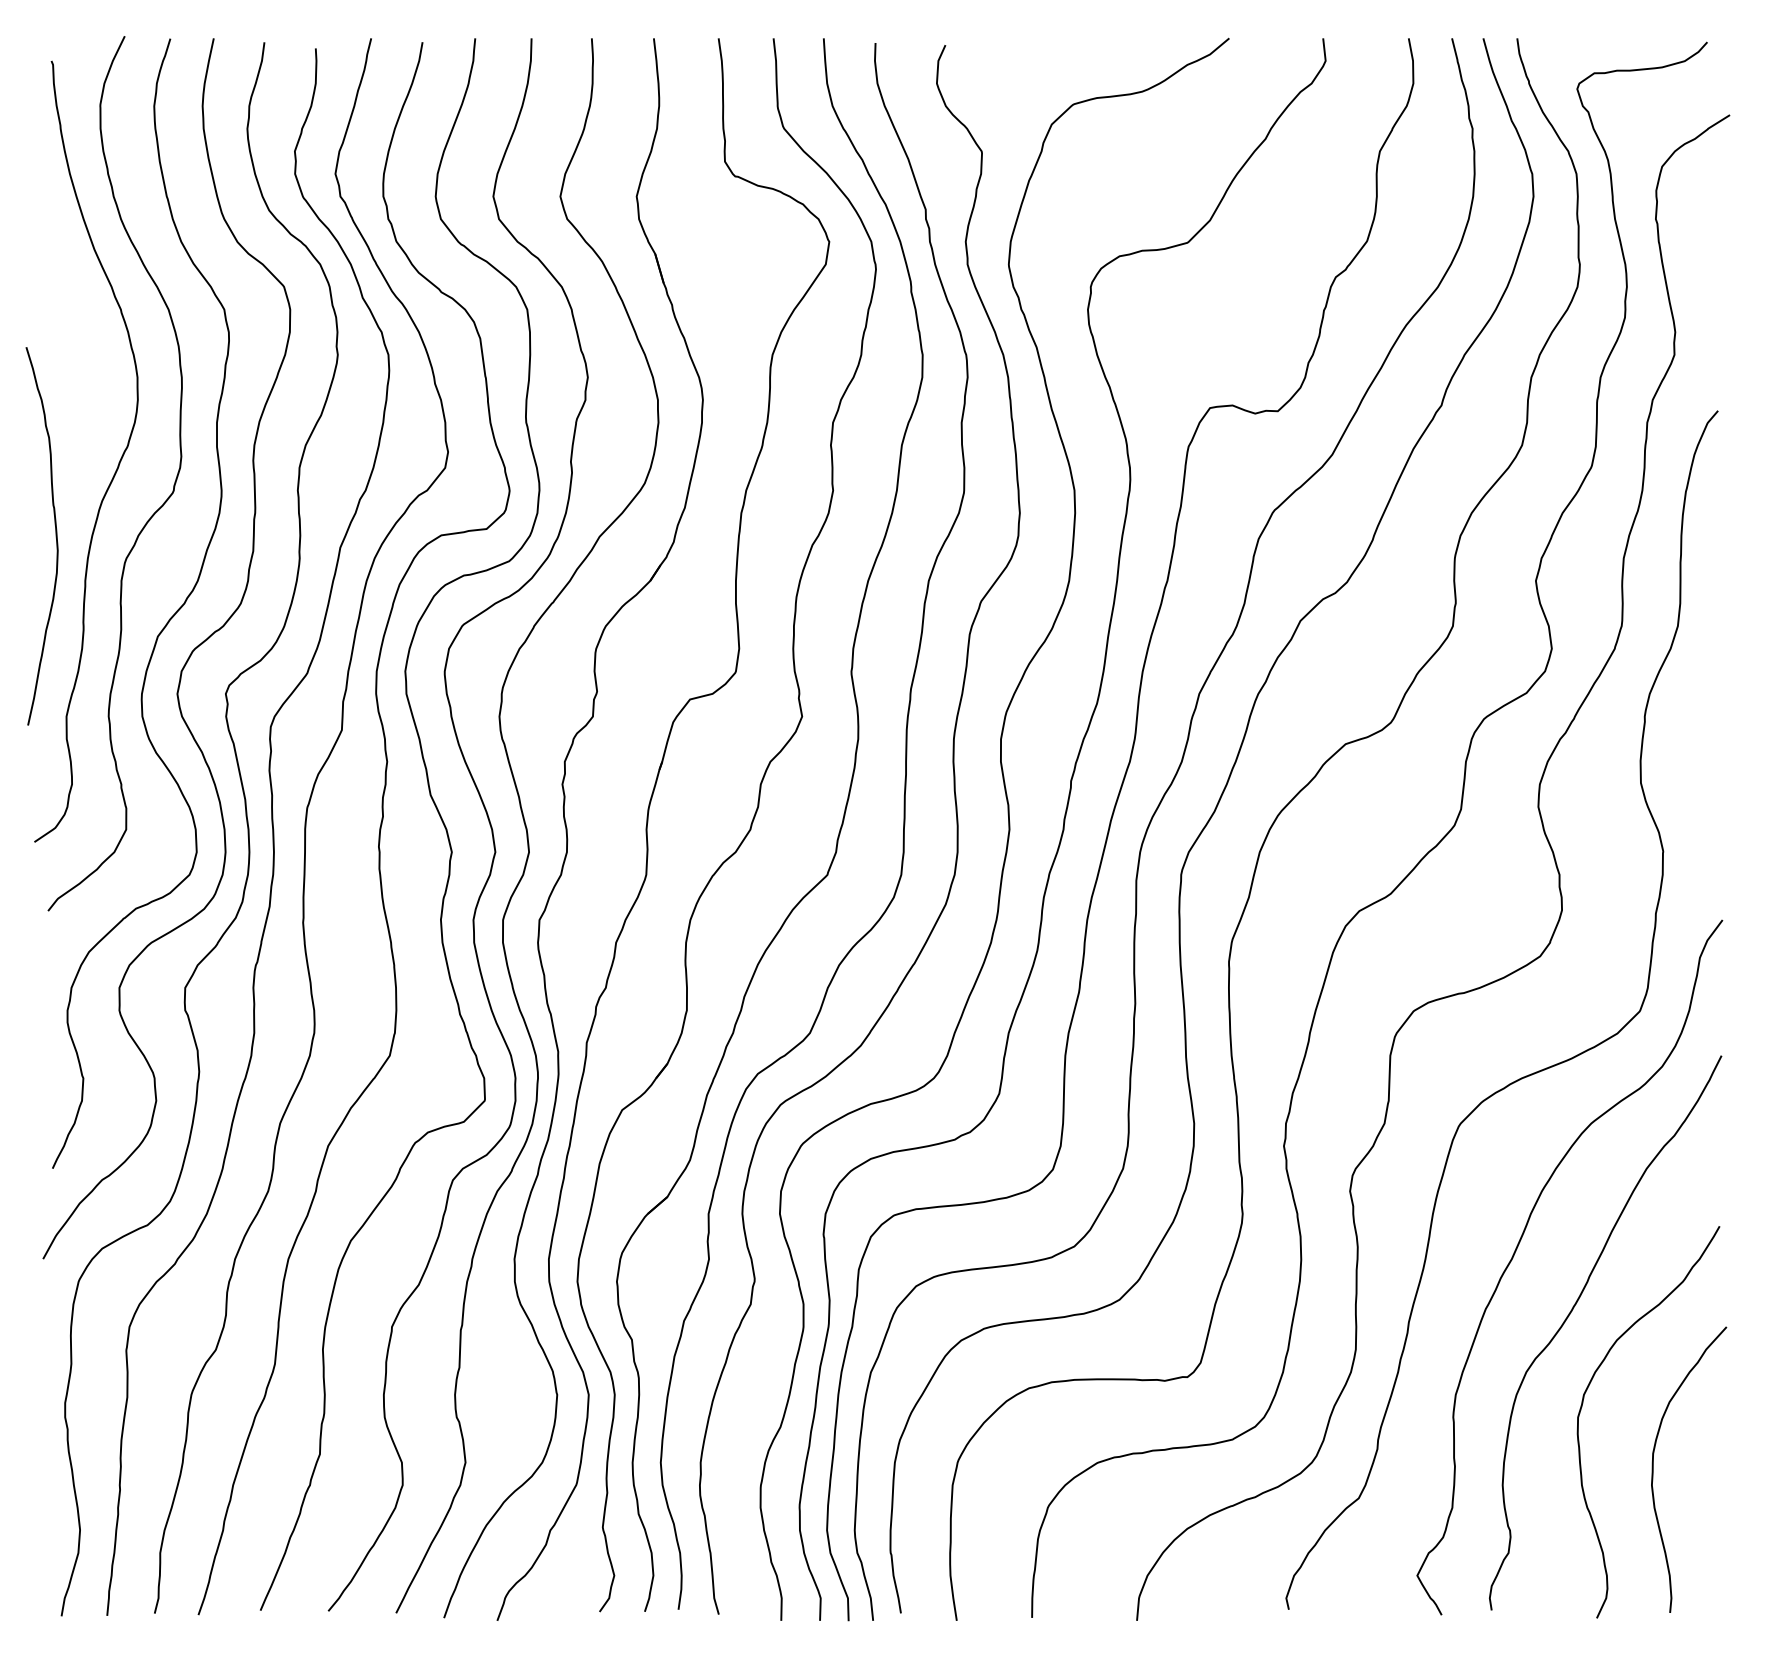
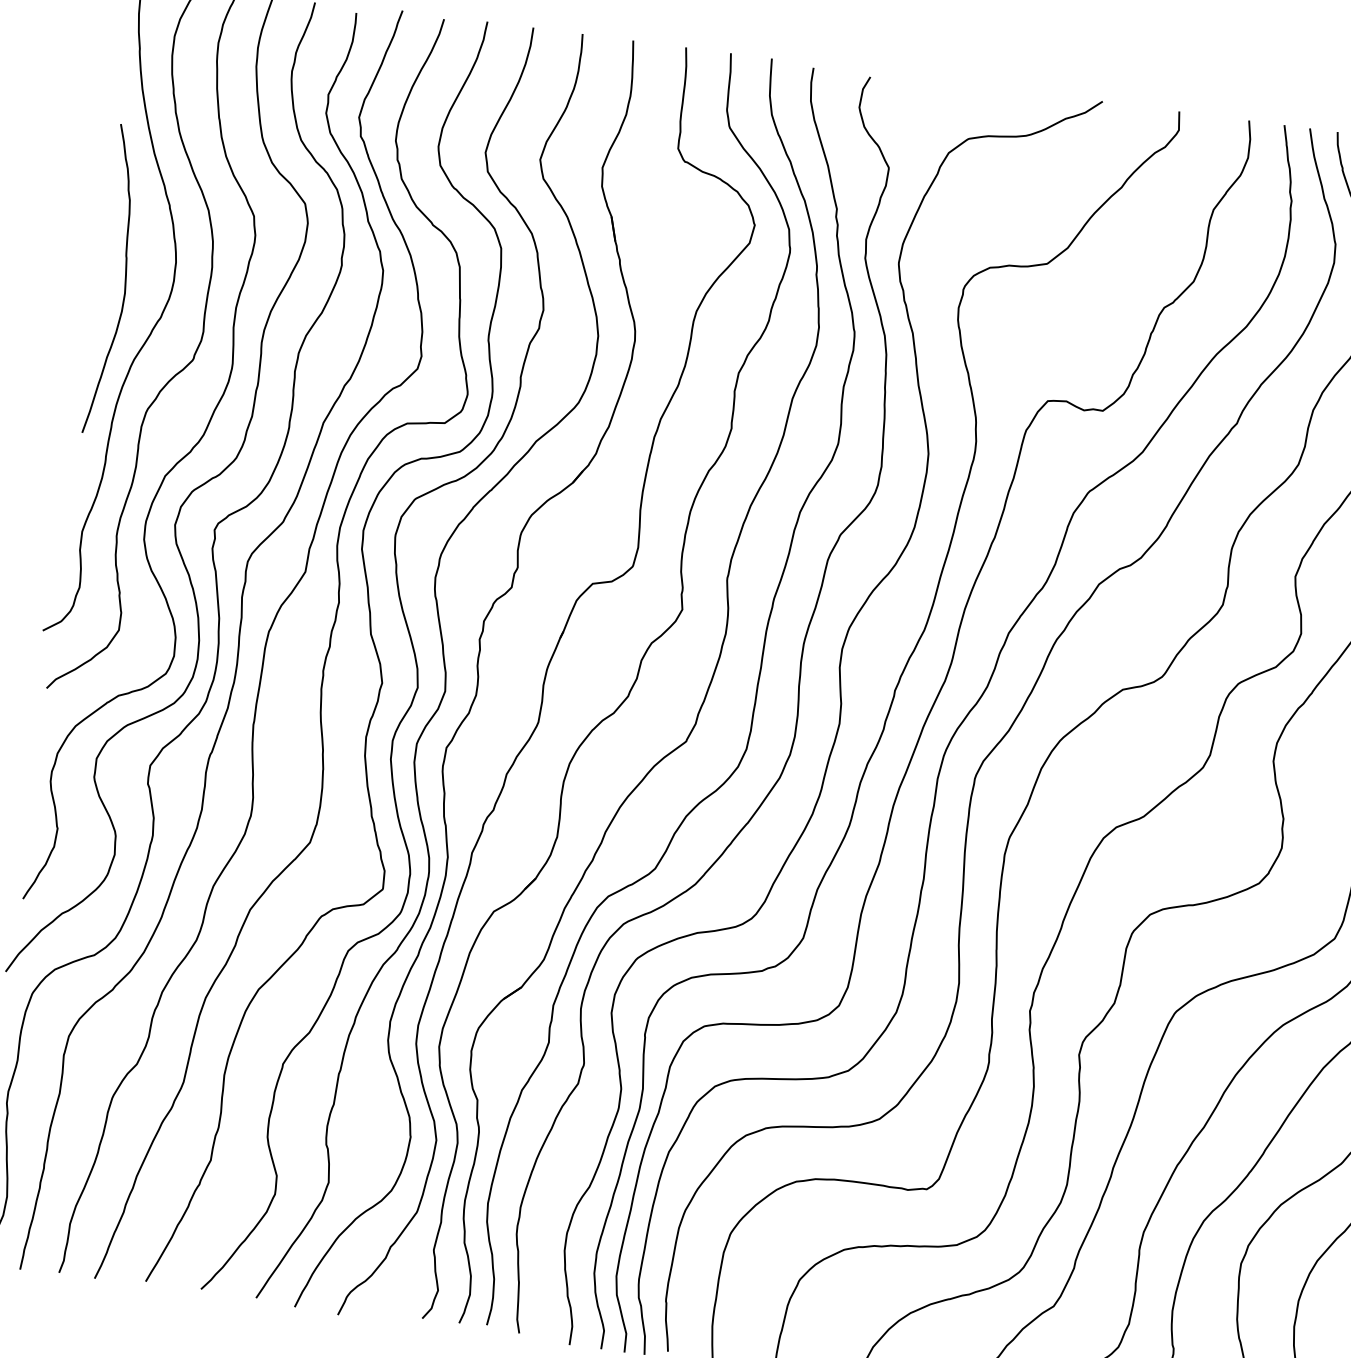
curve: (55, 536) -> (124, 281), moved

